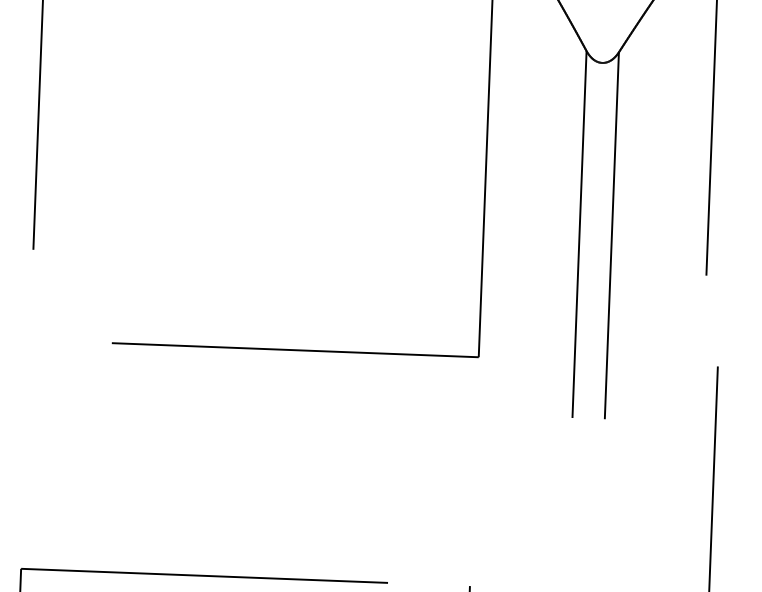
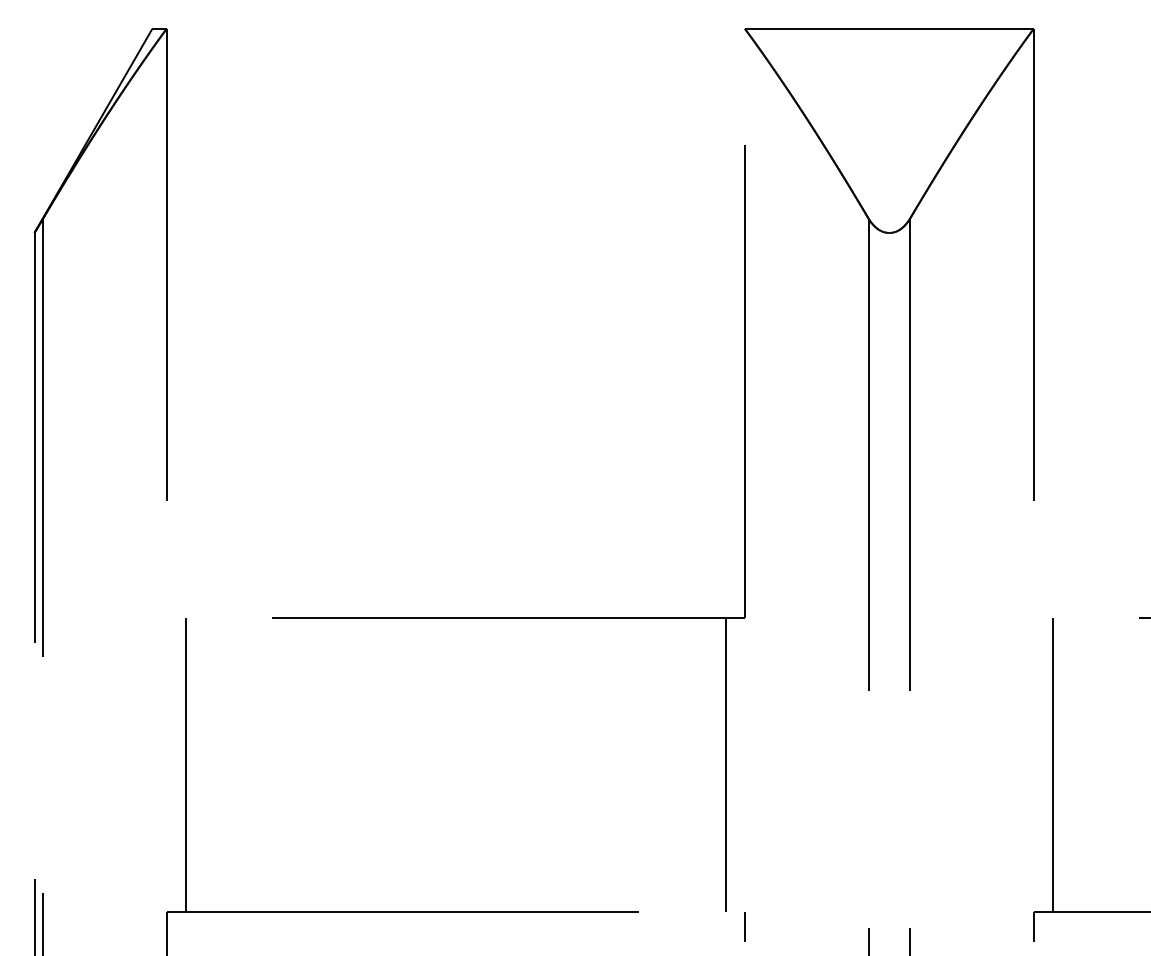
line: (40, 454) -> (185, 764), added
line: (459, 470) -> (725, 764), added

